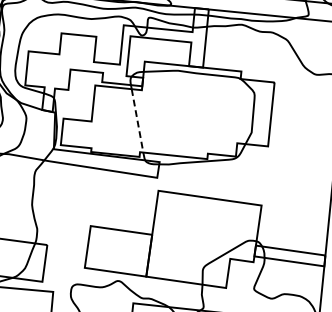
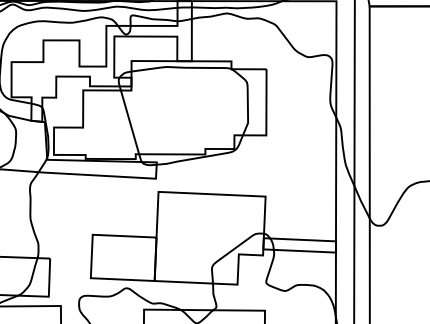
line: (137, 121) -> (130, 122), dashed -> solid

